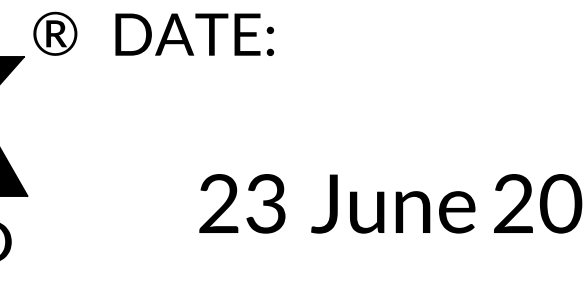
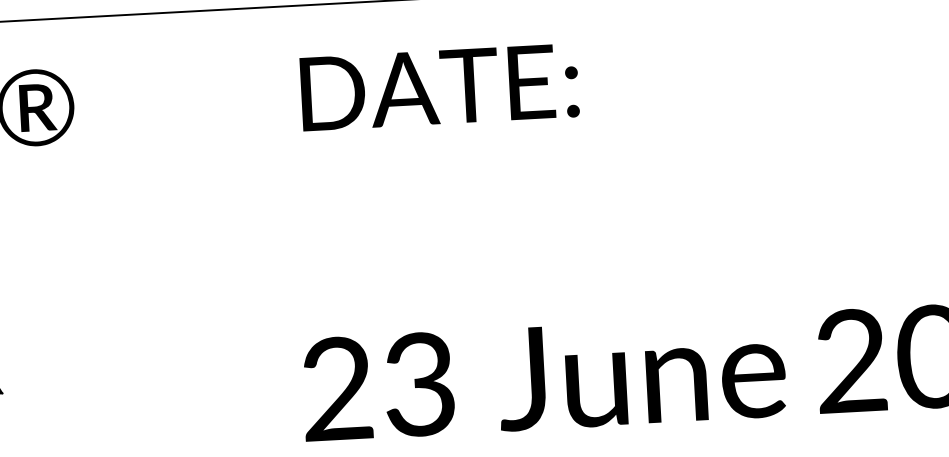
text: (194, 34) -> (439, 87), moved

